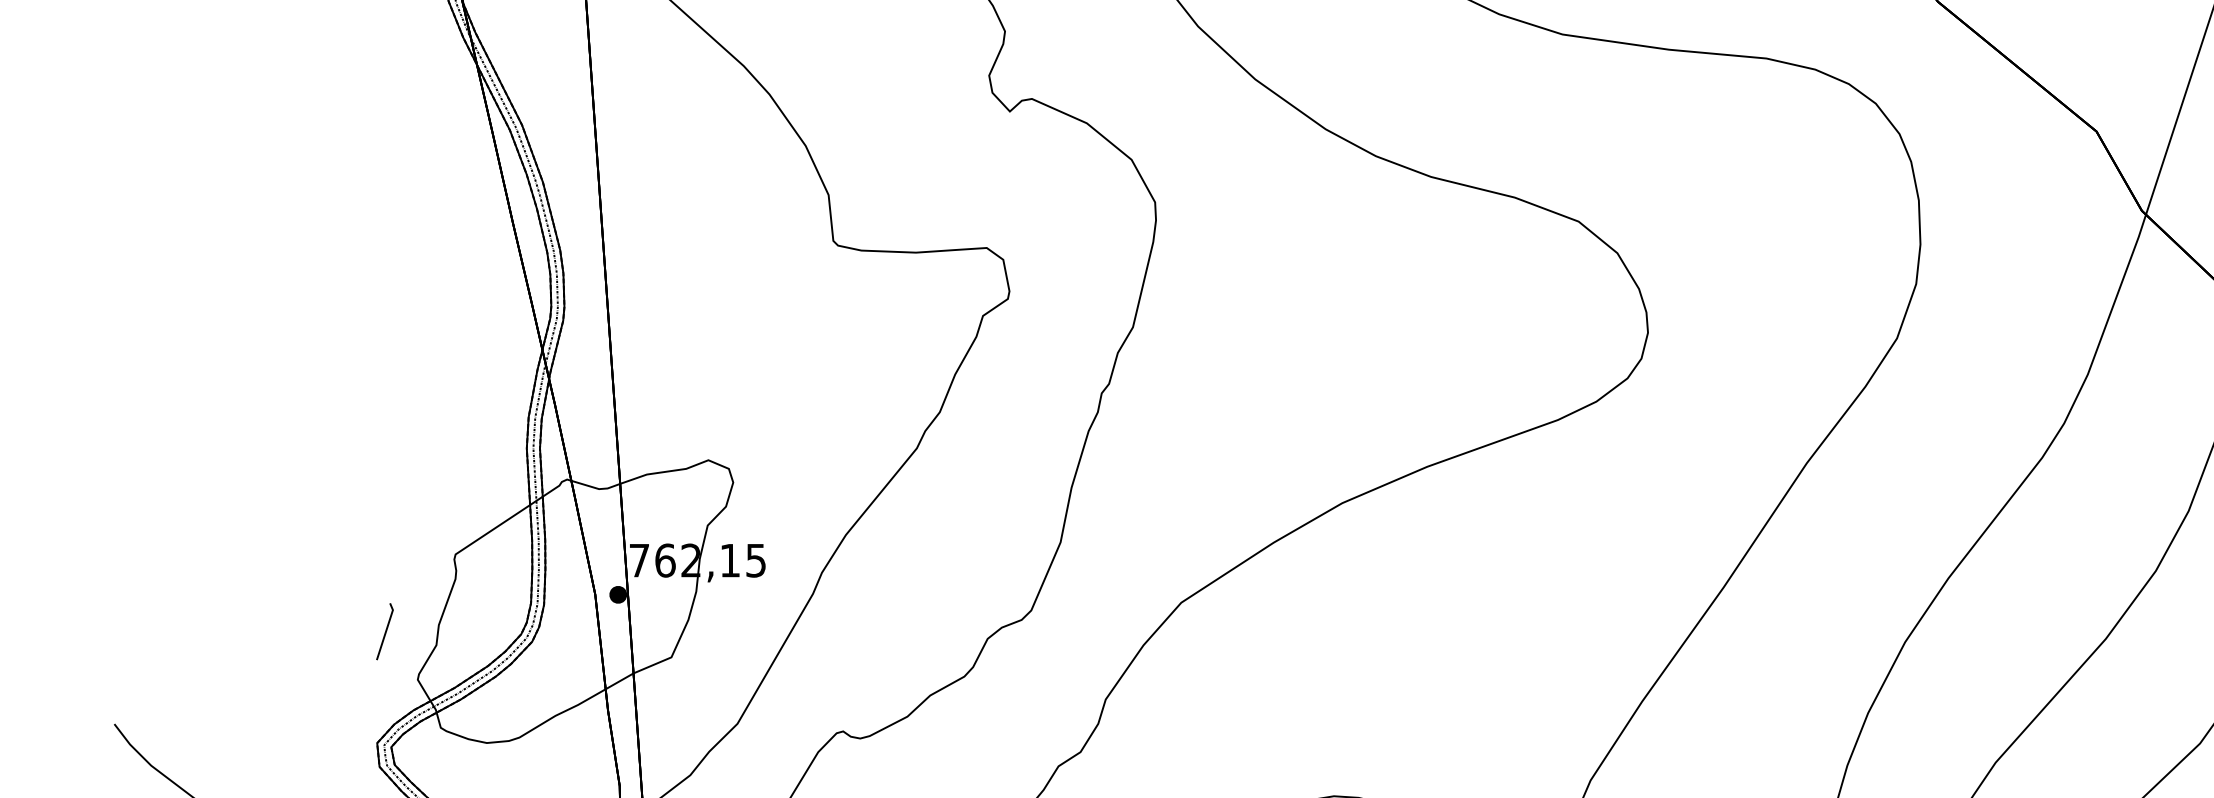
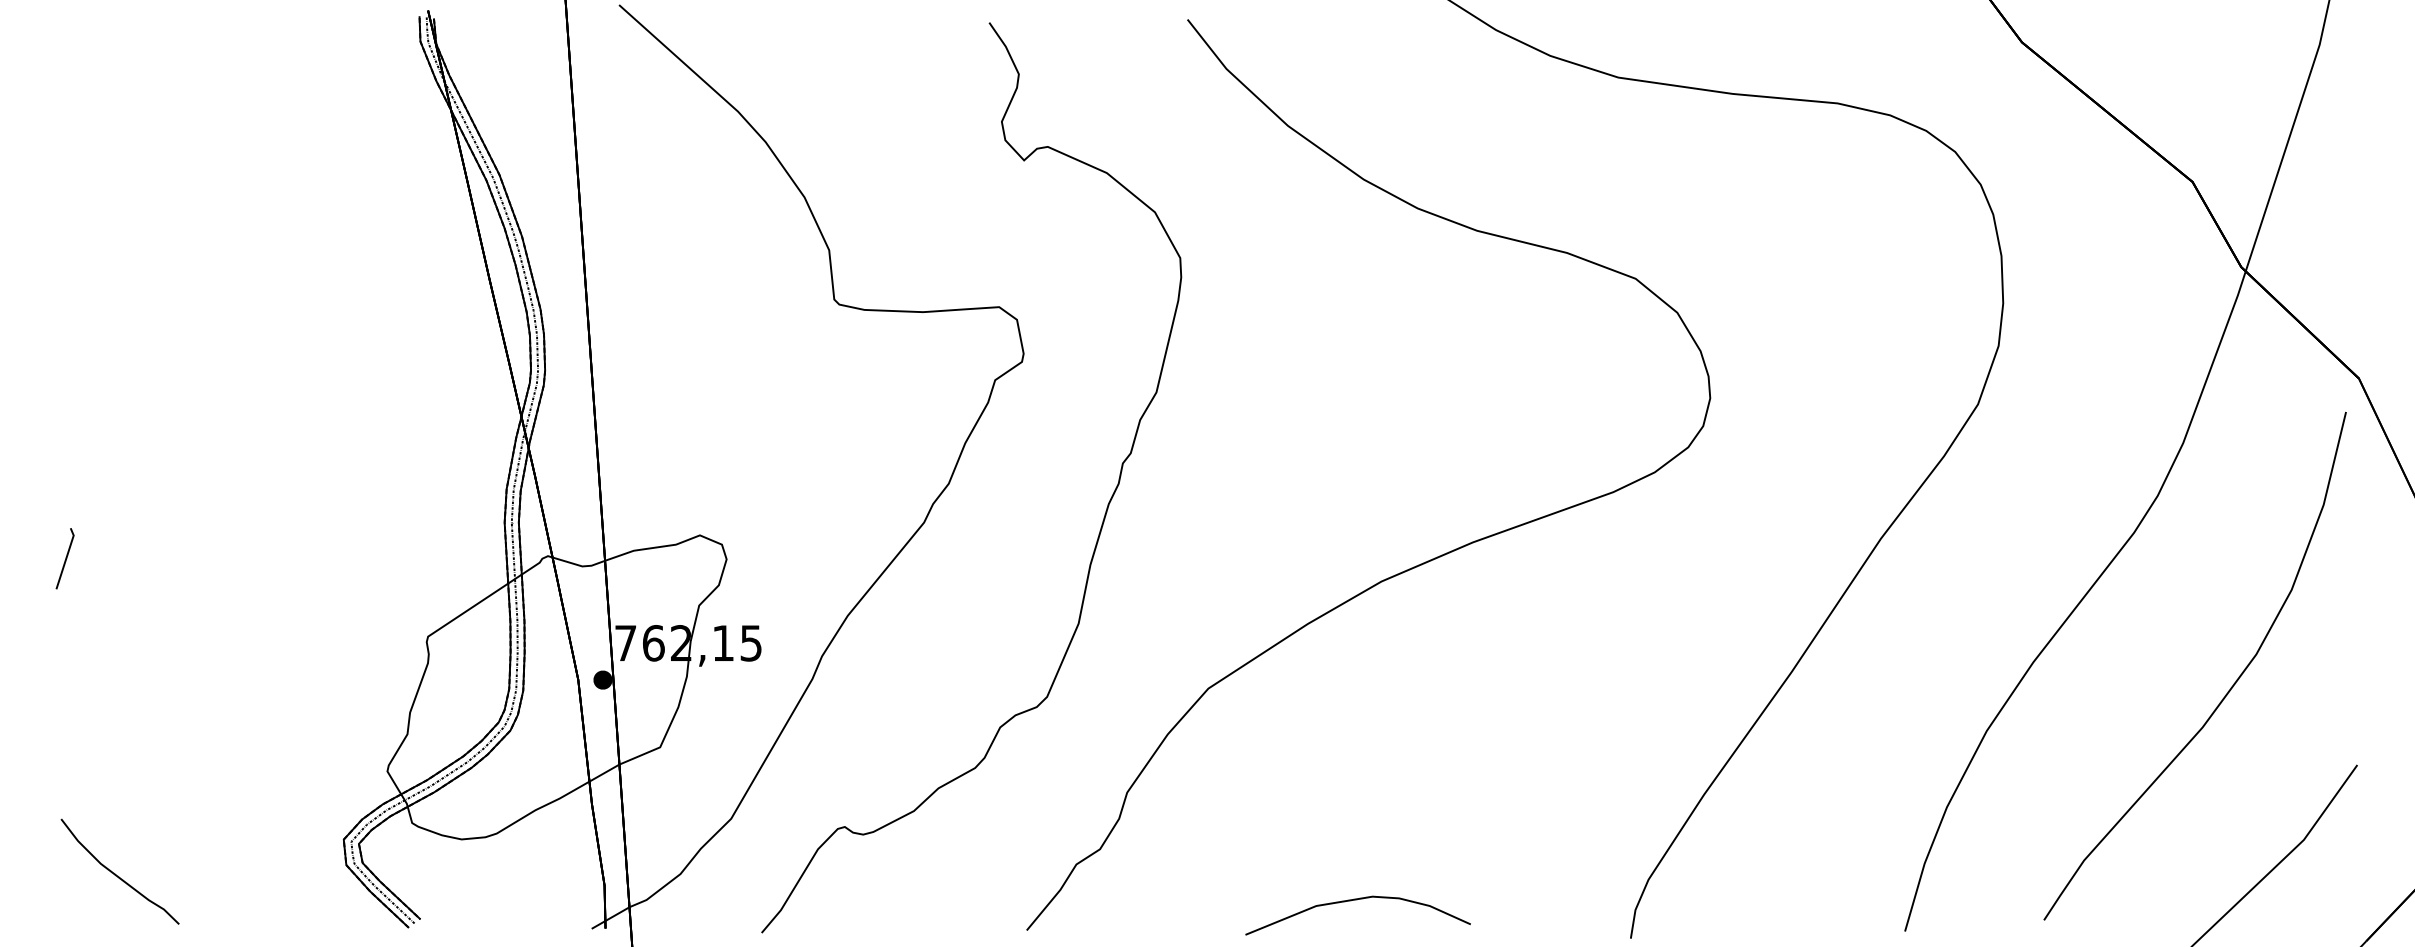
line: (385, 631) -> (65, 558), moved

